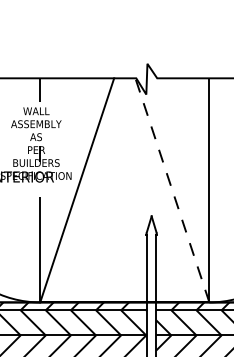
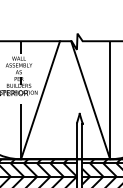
line: (172, 188) -> (90, 99), dashed -> solid

